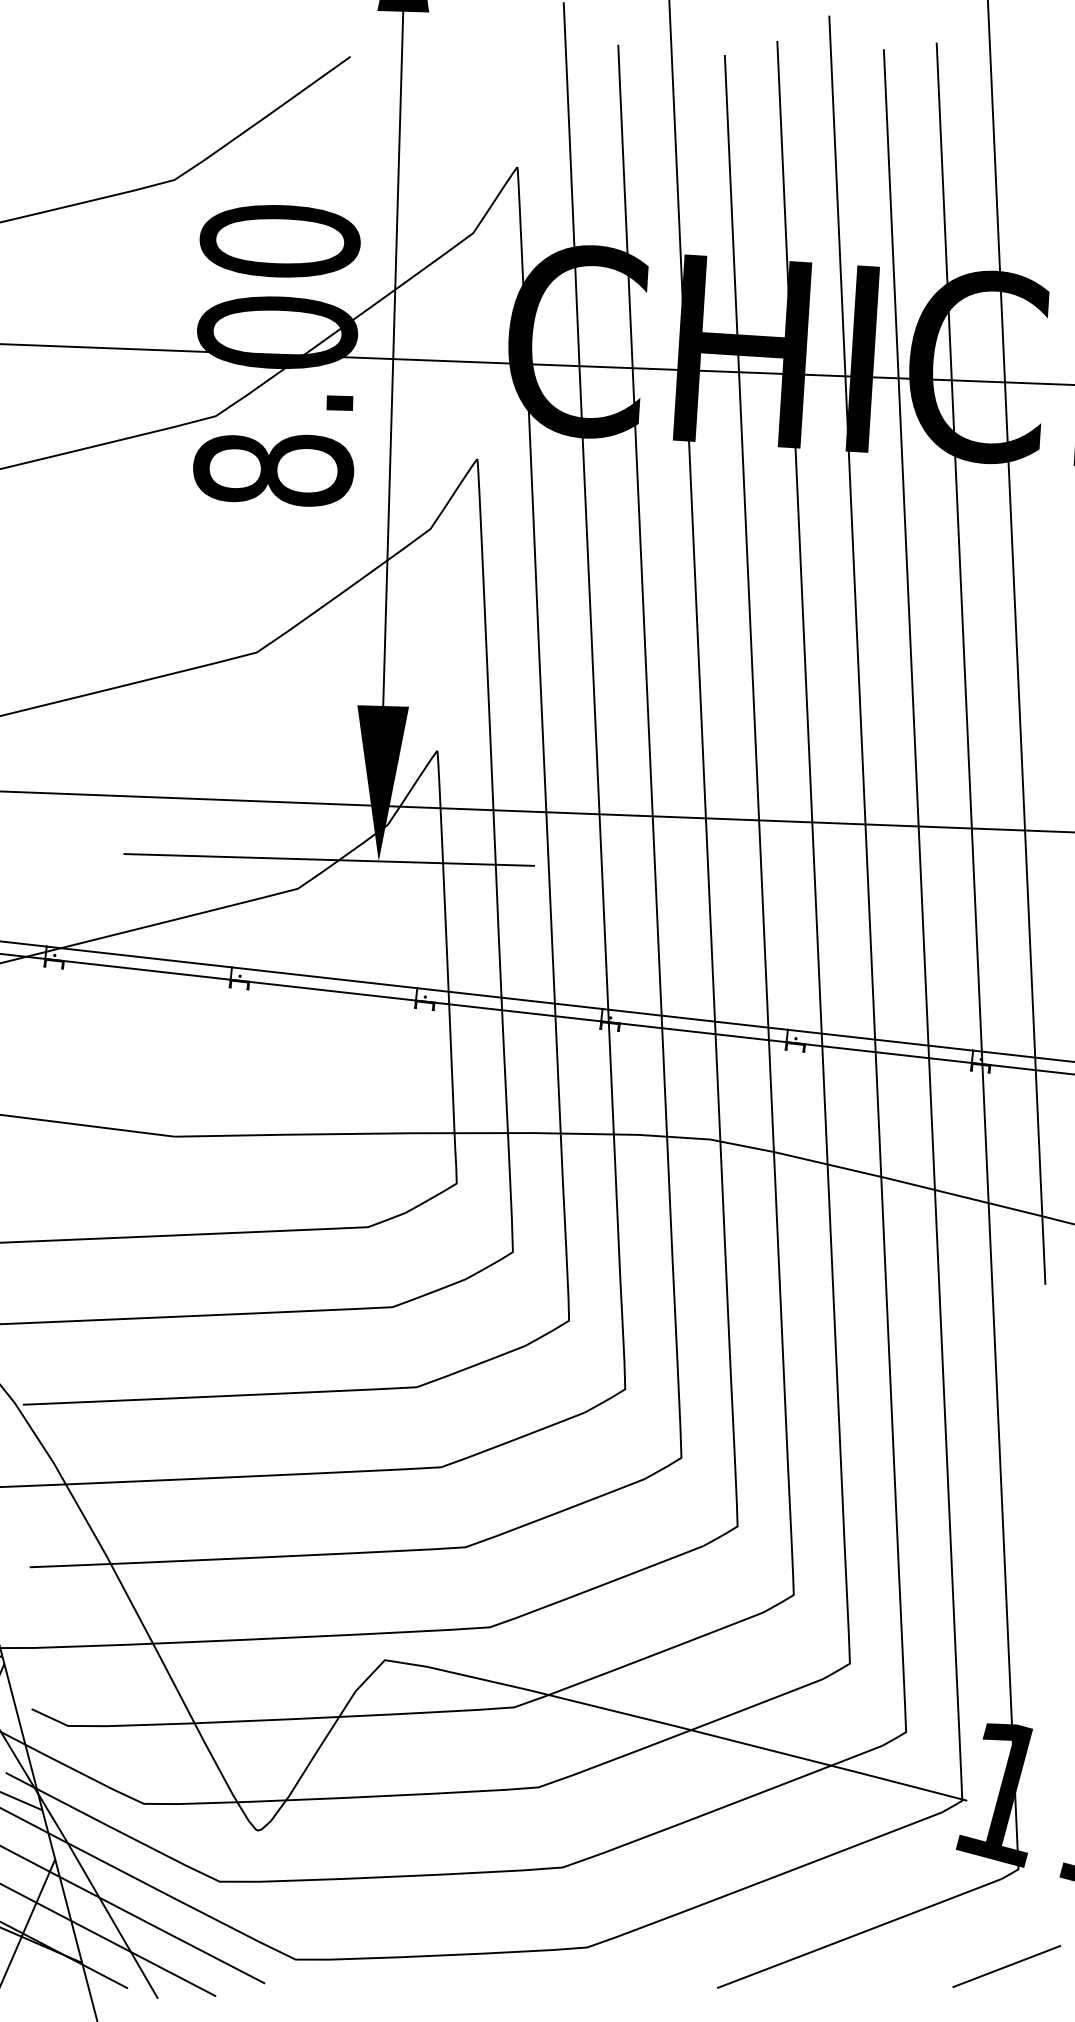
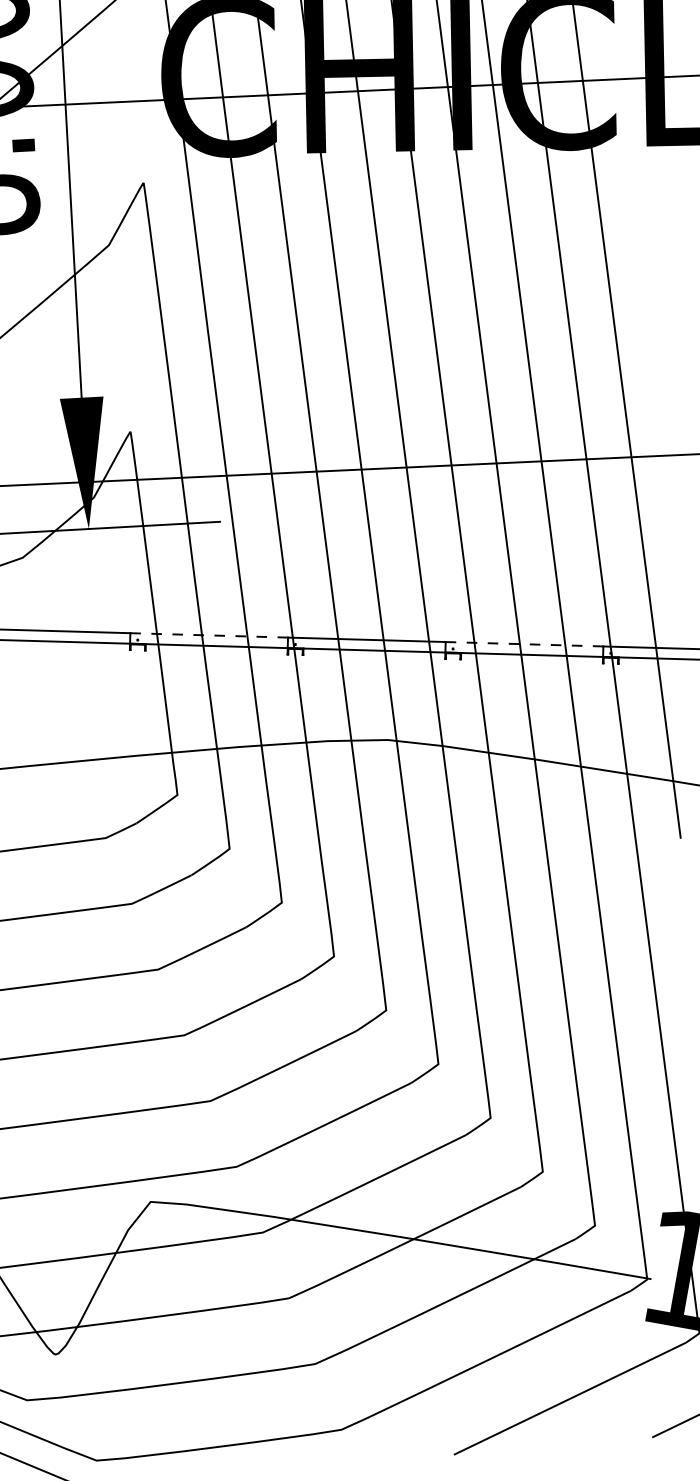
line: (510, 998) -> (209, 635), solid -> dashed
line: (881, 1040) -> (525, 644), solid -> dashed

